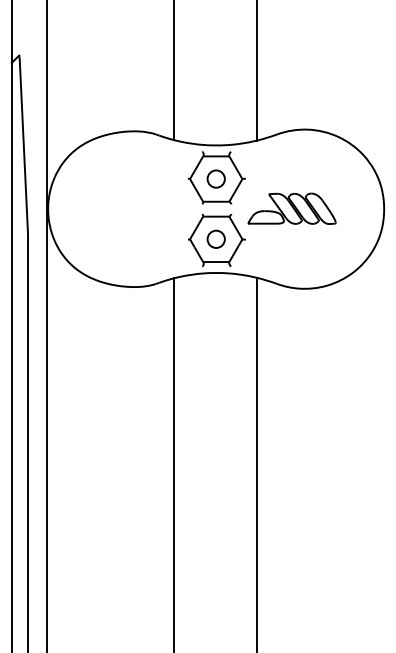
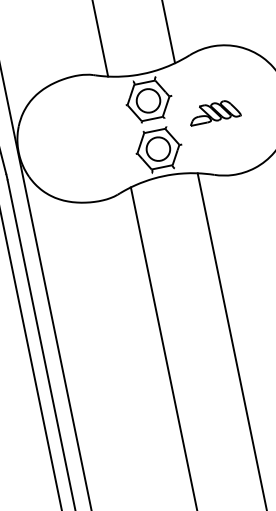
circle: (215, 178) -> (147, 100), size x1.67
part: (292, 208) -> (214, 111), size x0.71
circle: (215, 238) -> (157, 148), size x1.67

